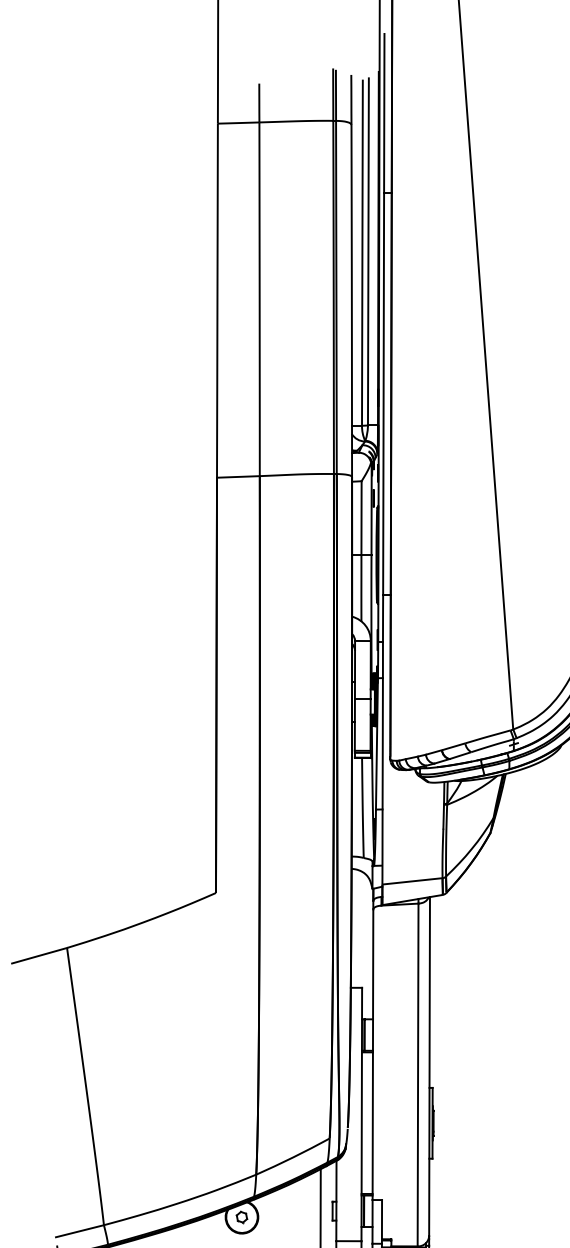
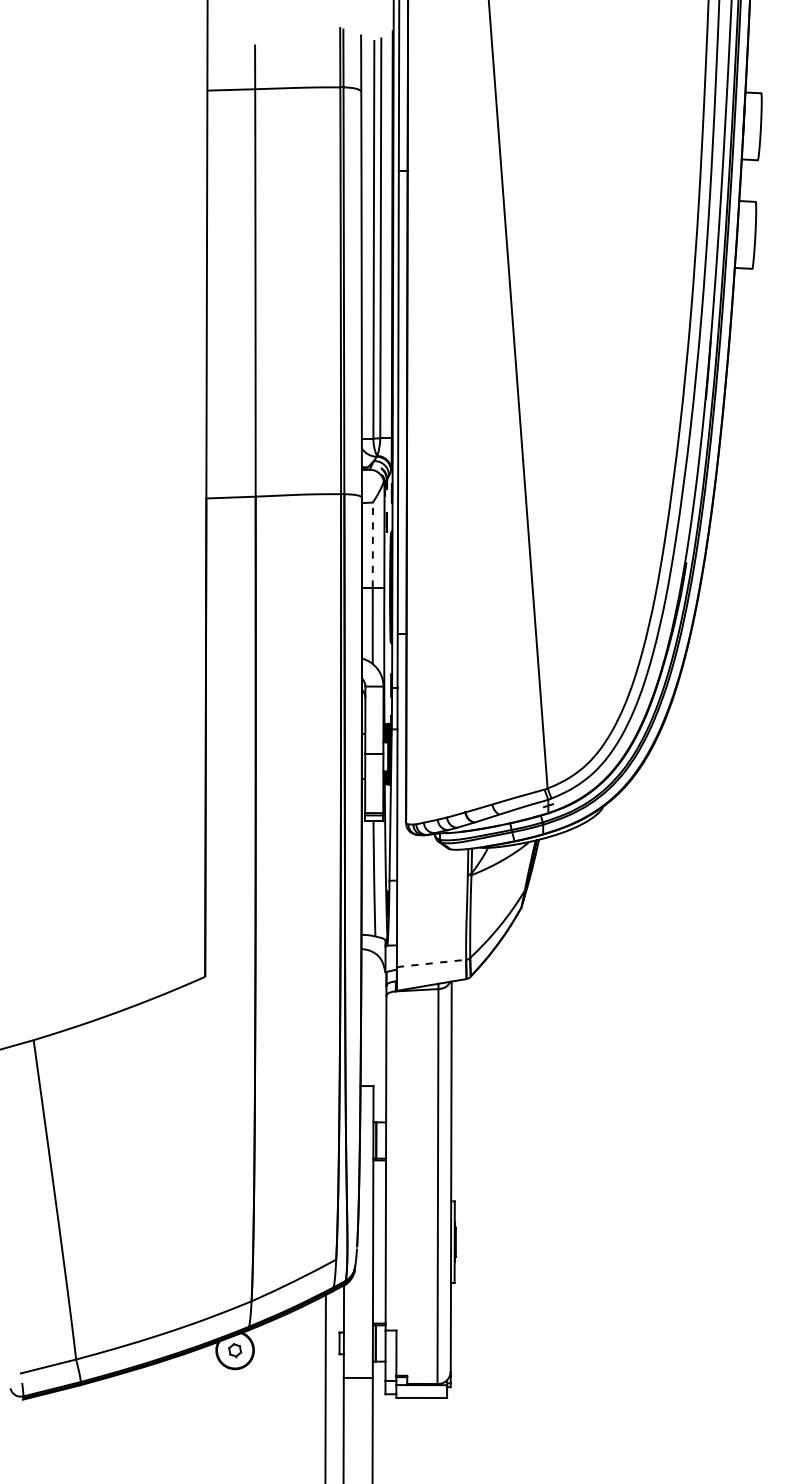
line: (361, 518) -> (372, 545), solid -> dashed
line: (413, 881) -> (432, 963), solid -> dashed

